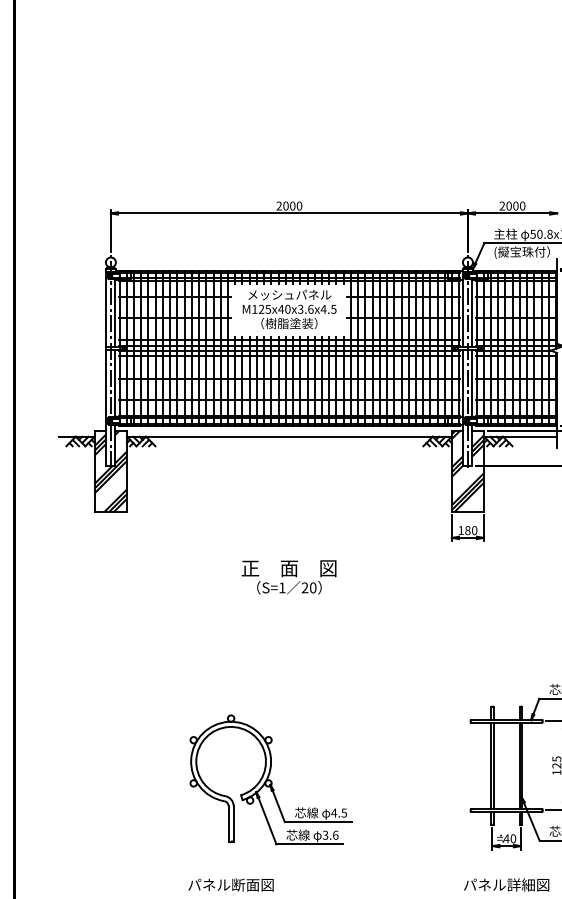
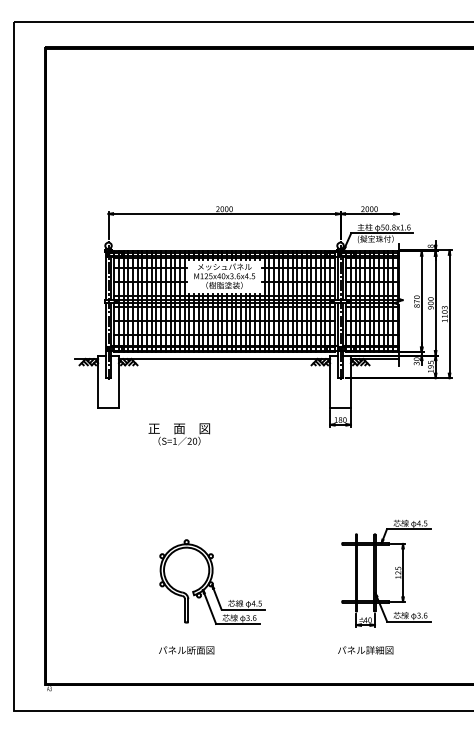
hatch: (110, 471) -> (108, 381), removed
hatch: (467, 471) -> (340, 381), removed
text: (287, 577) -> (178, 434), moved

